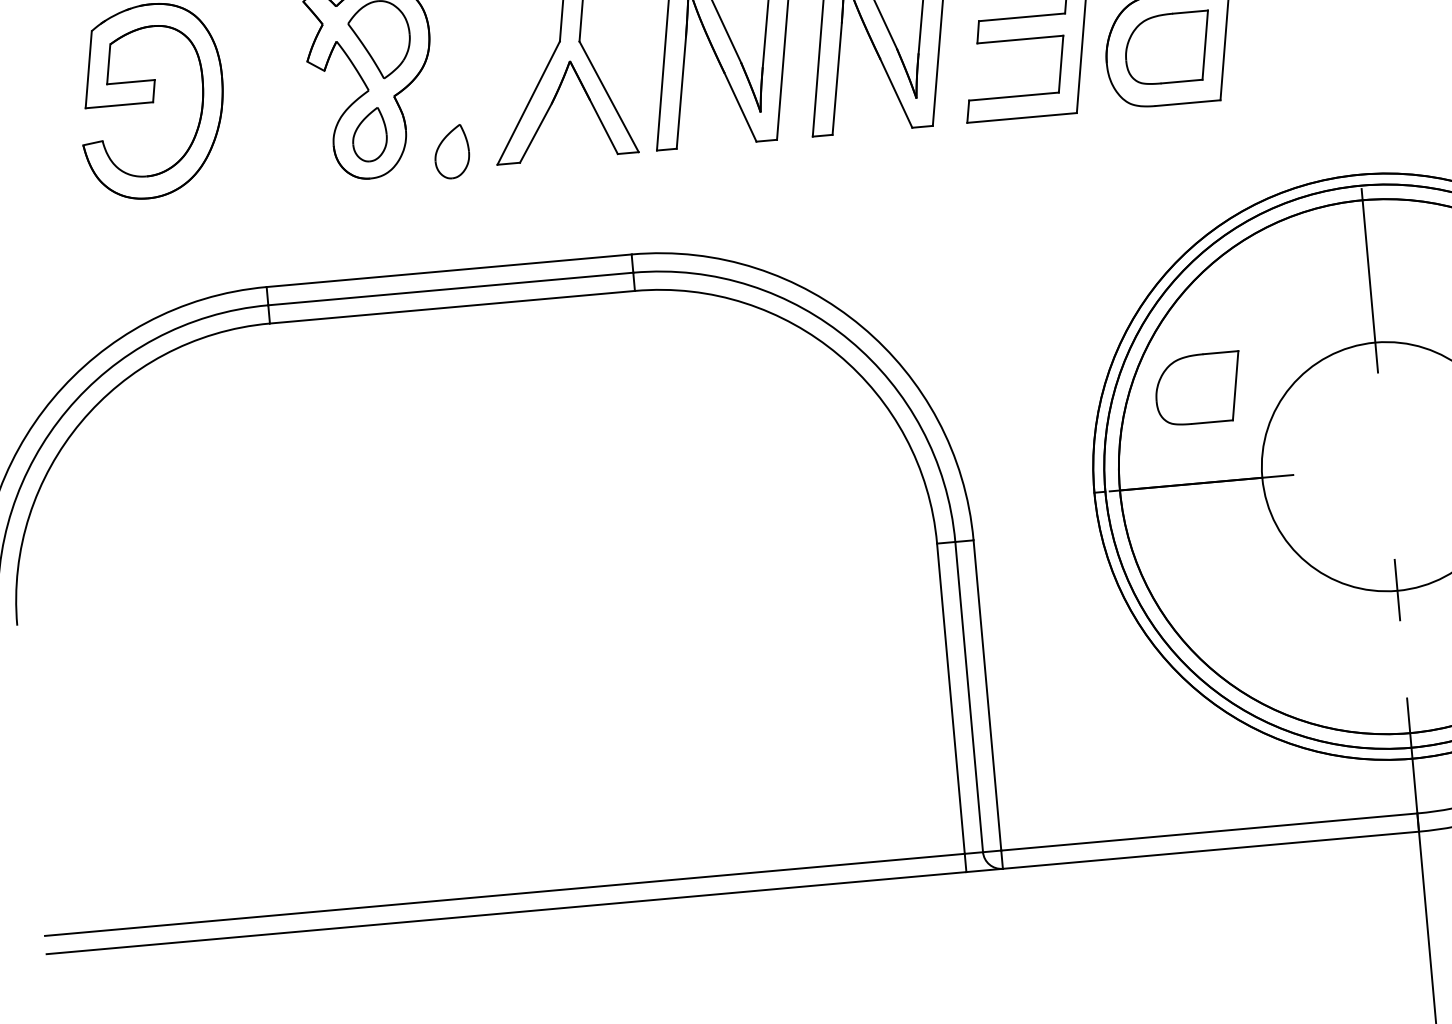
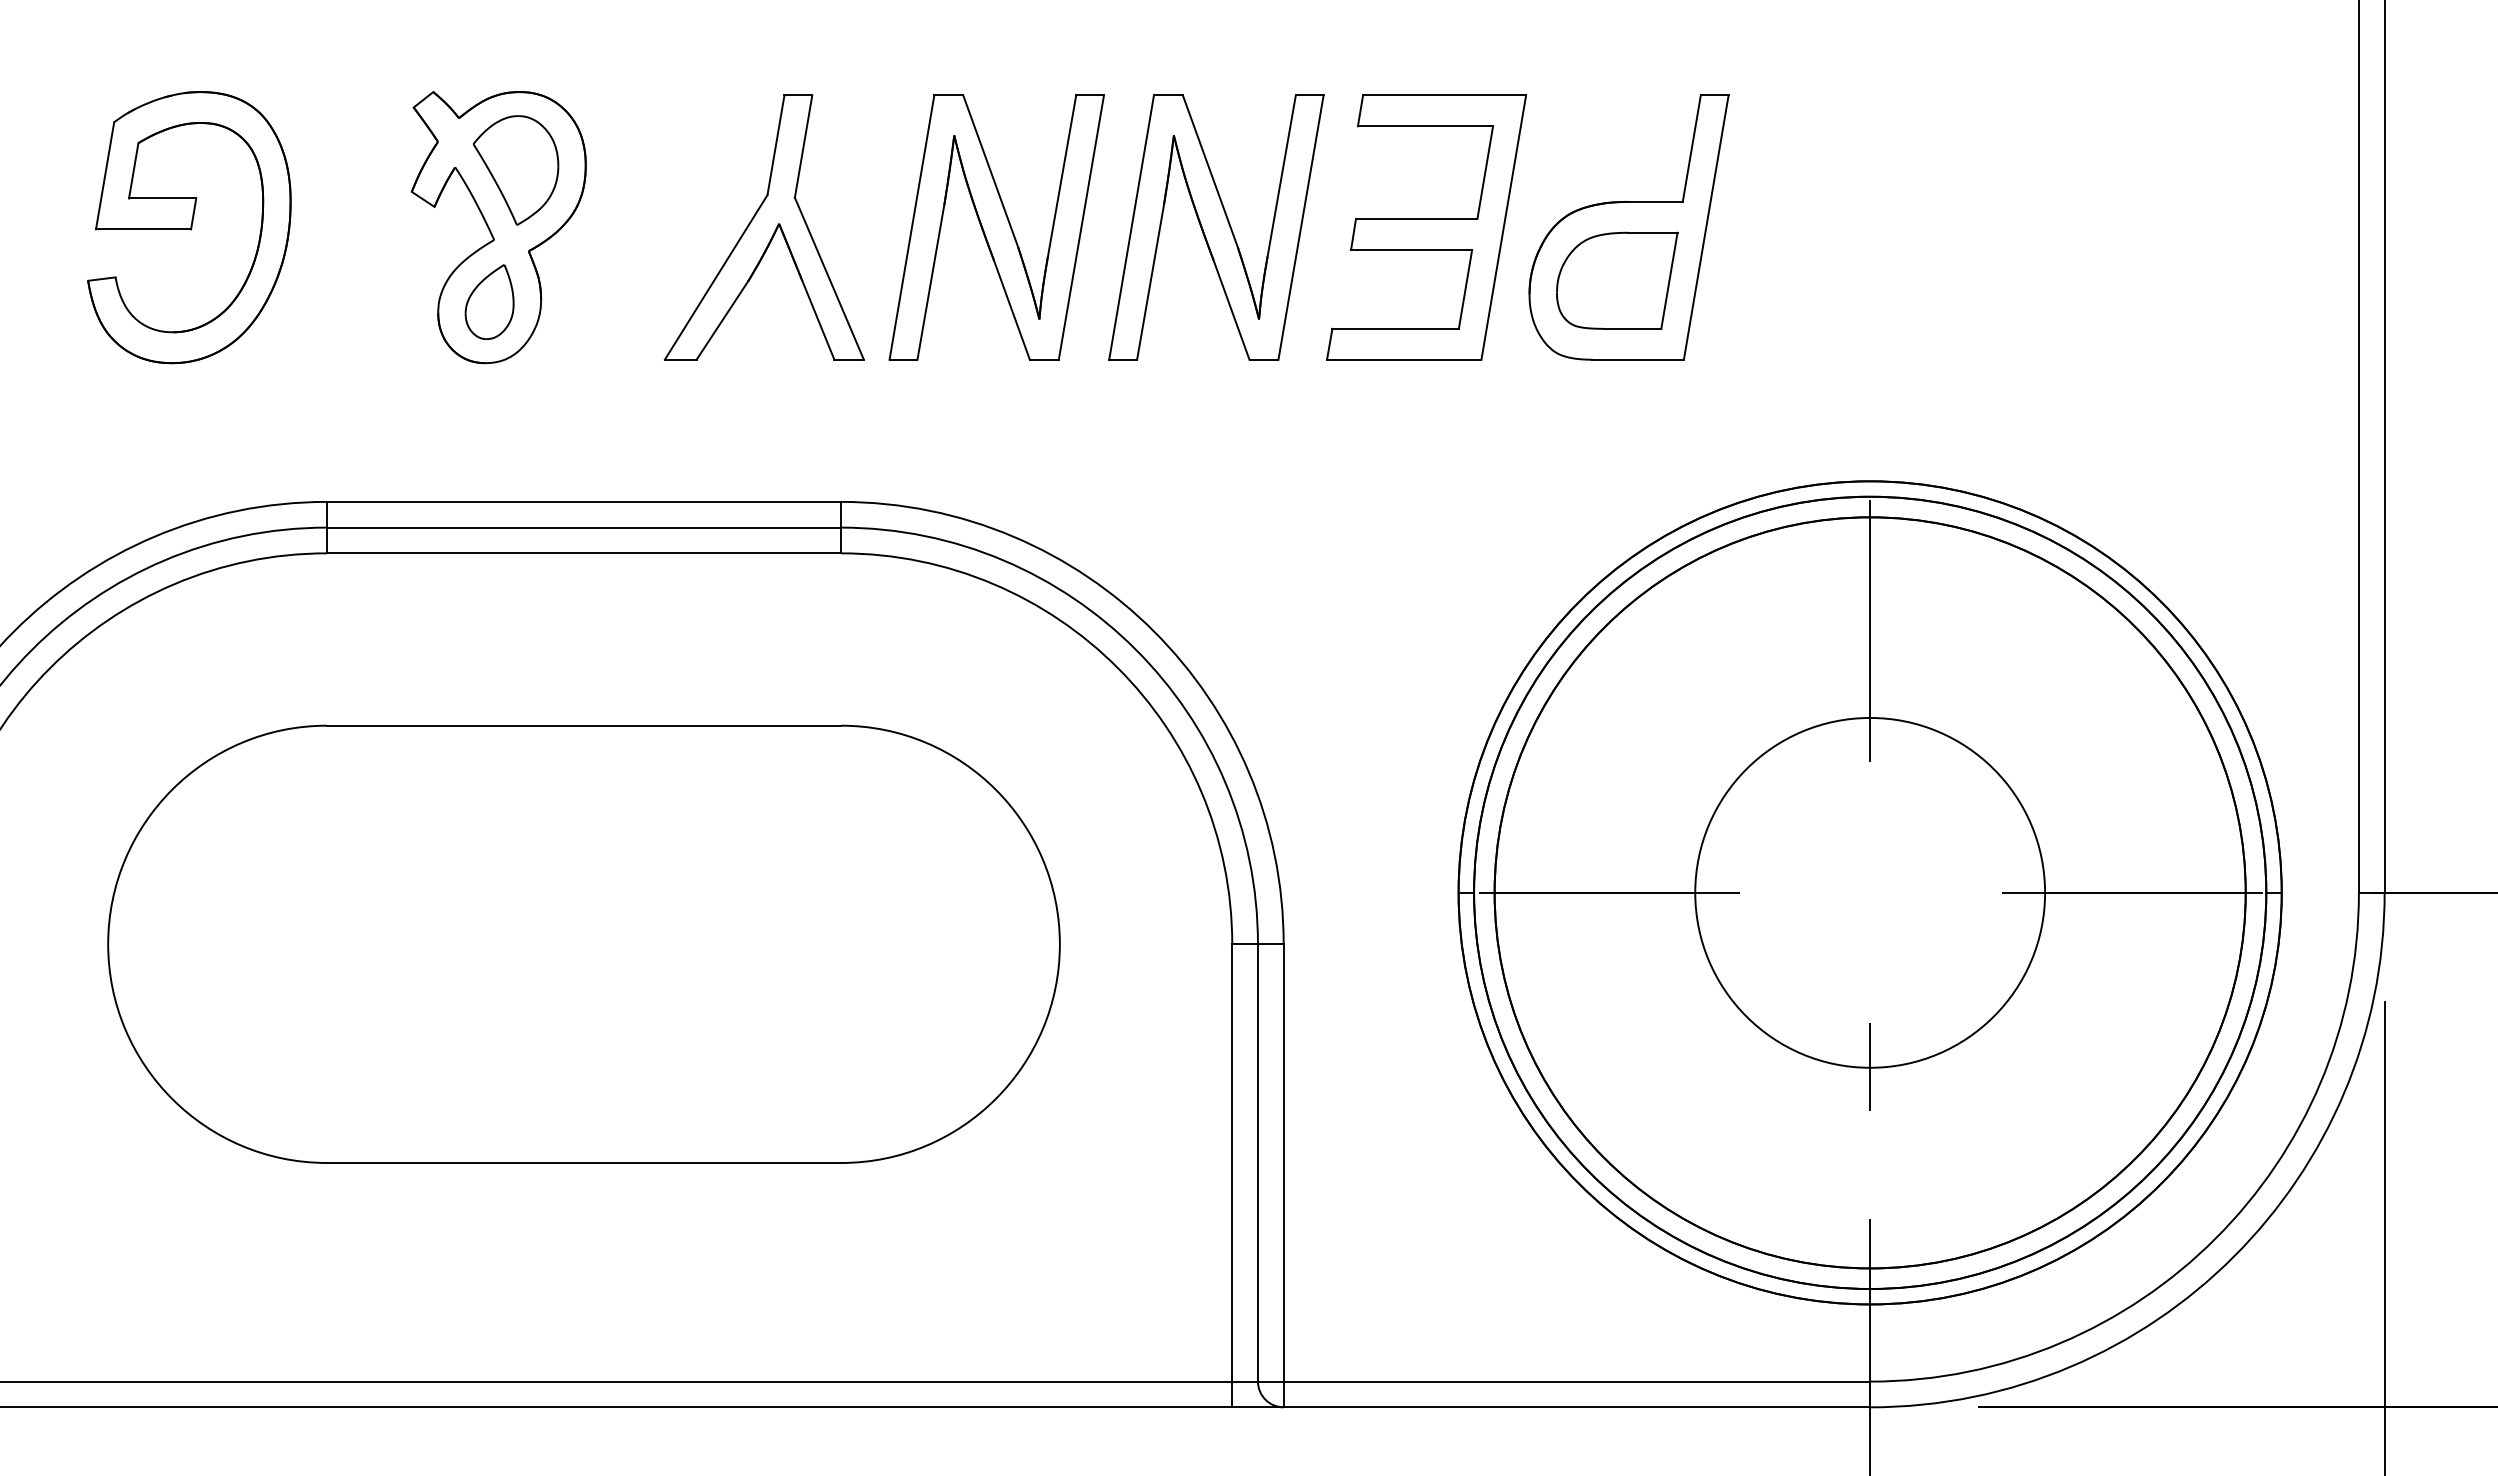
part: (451, 151) -> (602, 335), removed
part: (1198, 388) -> (1617, 760), removed
part: (476, 584) -> (583, 943), added

